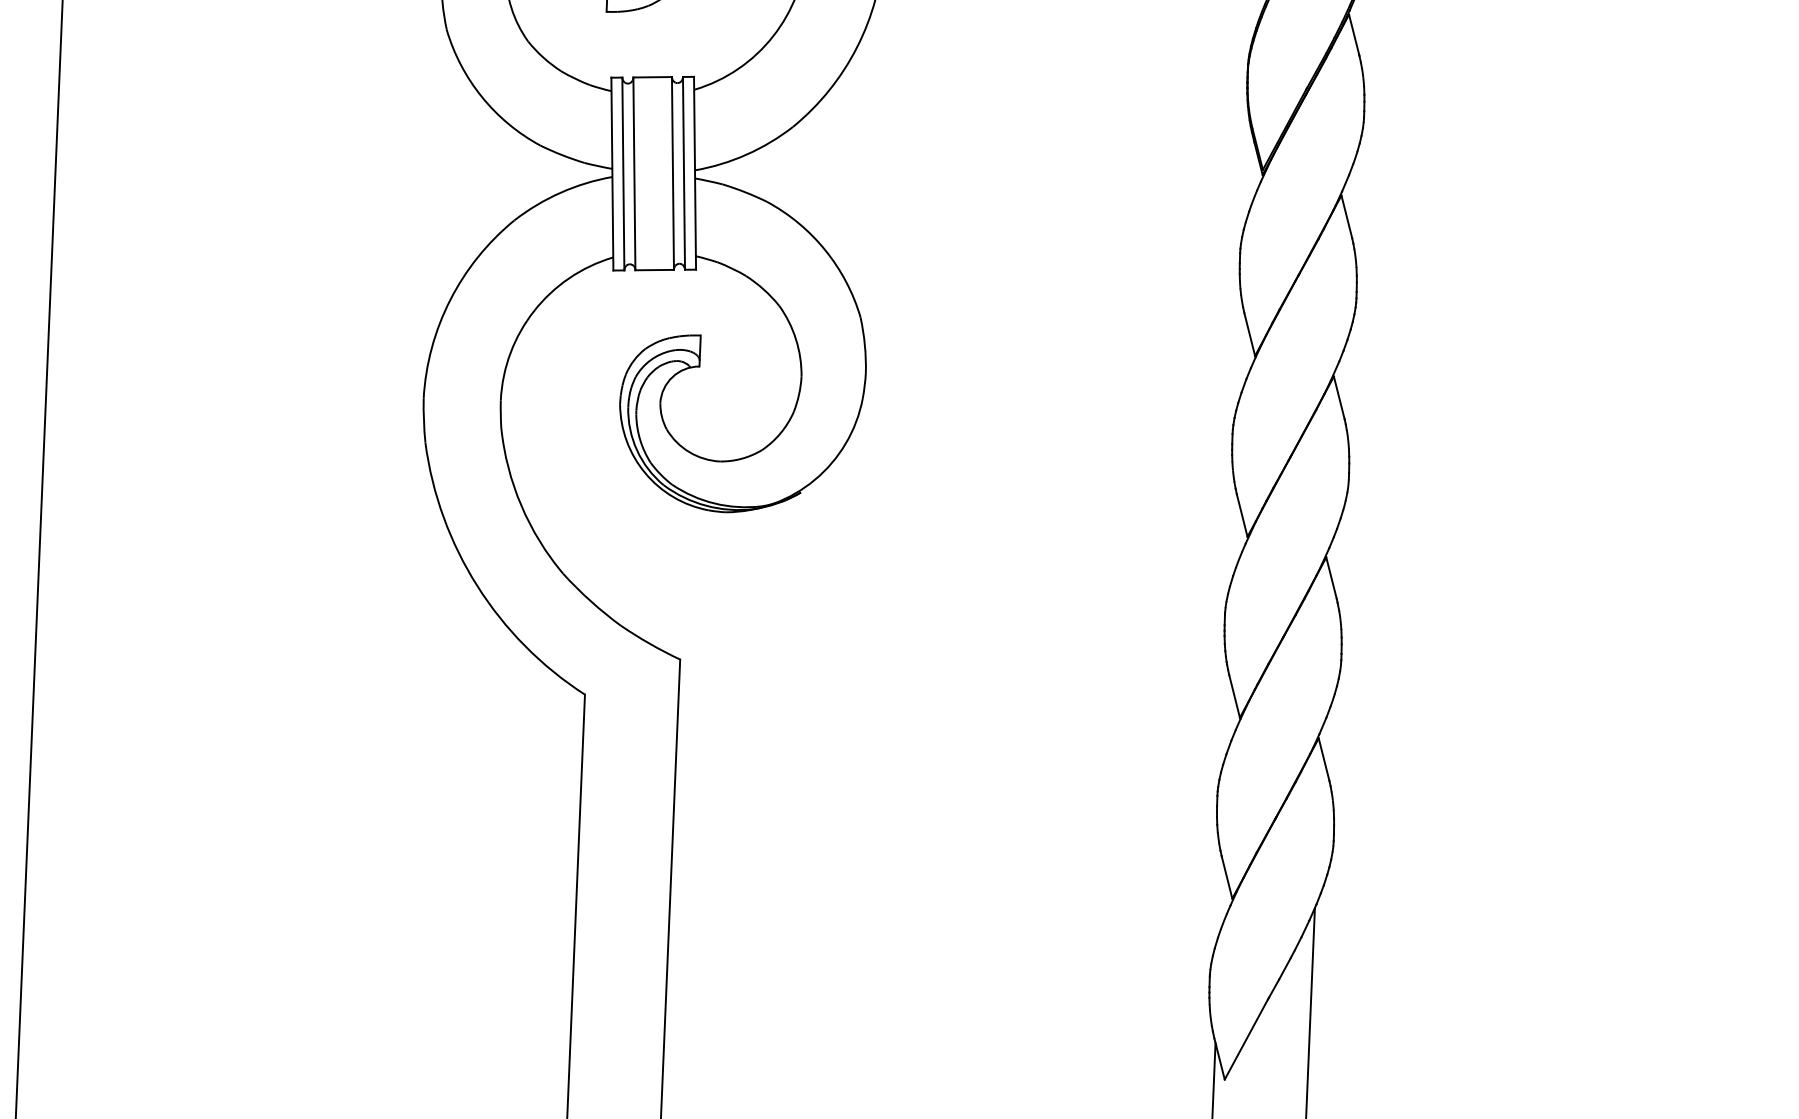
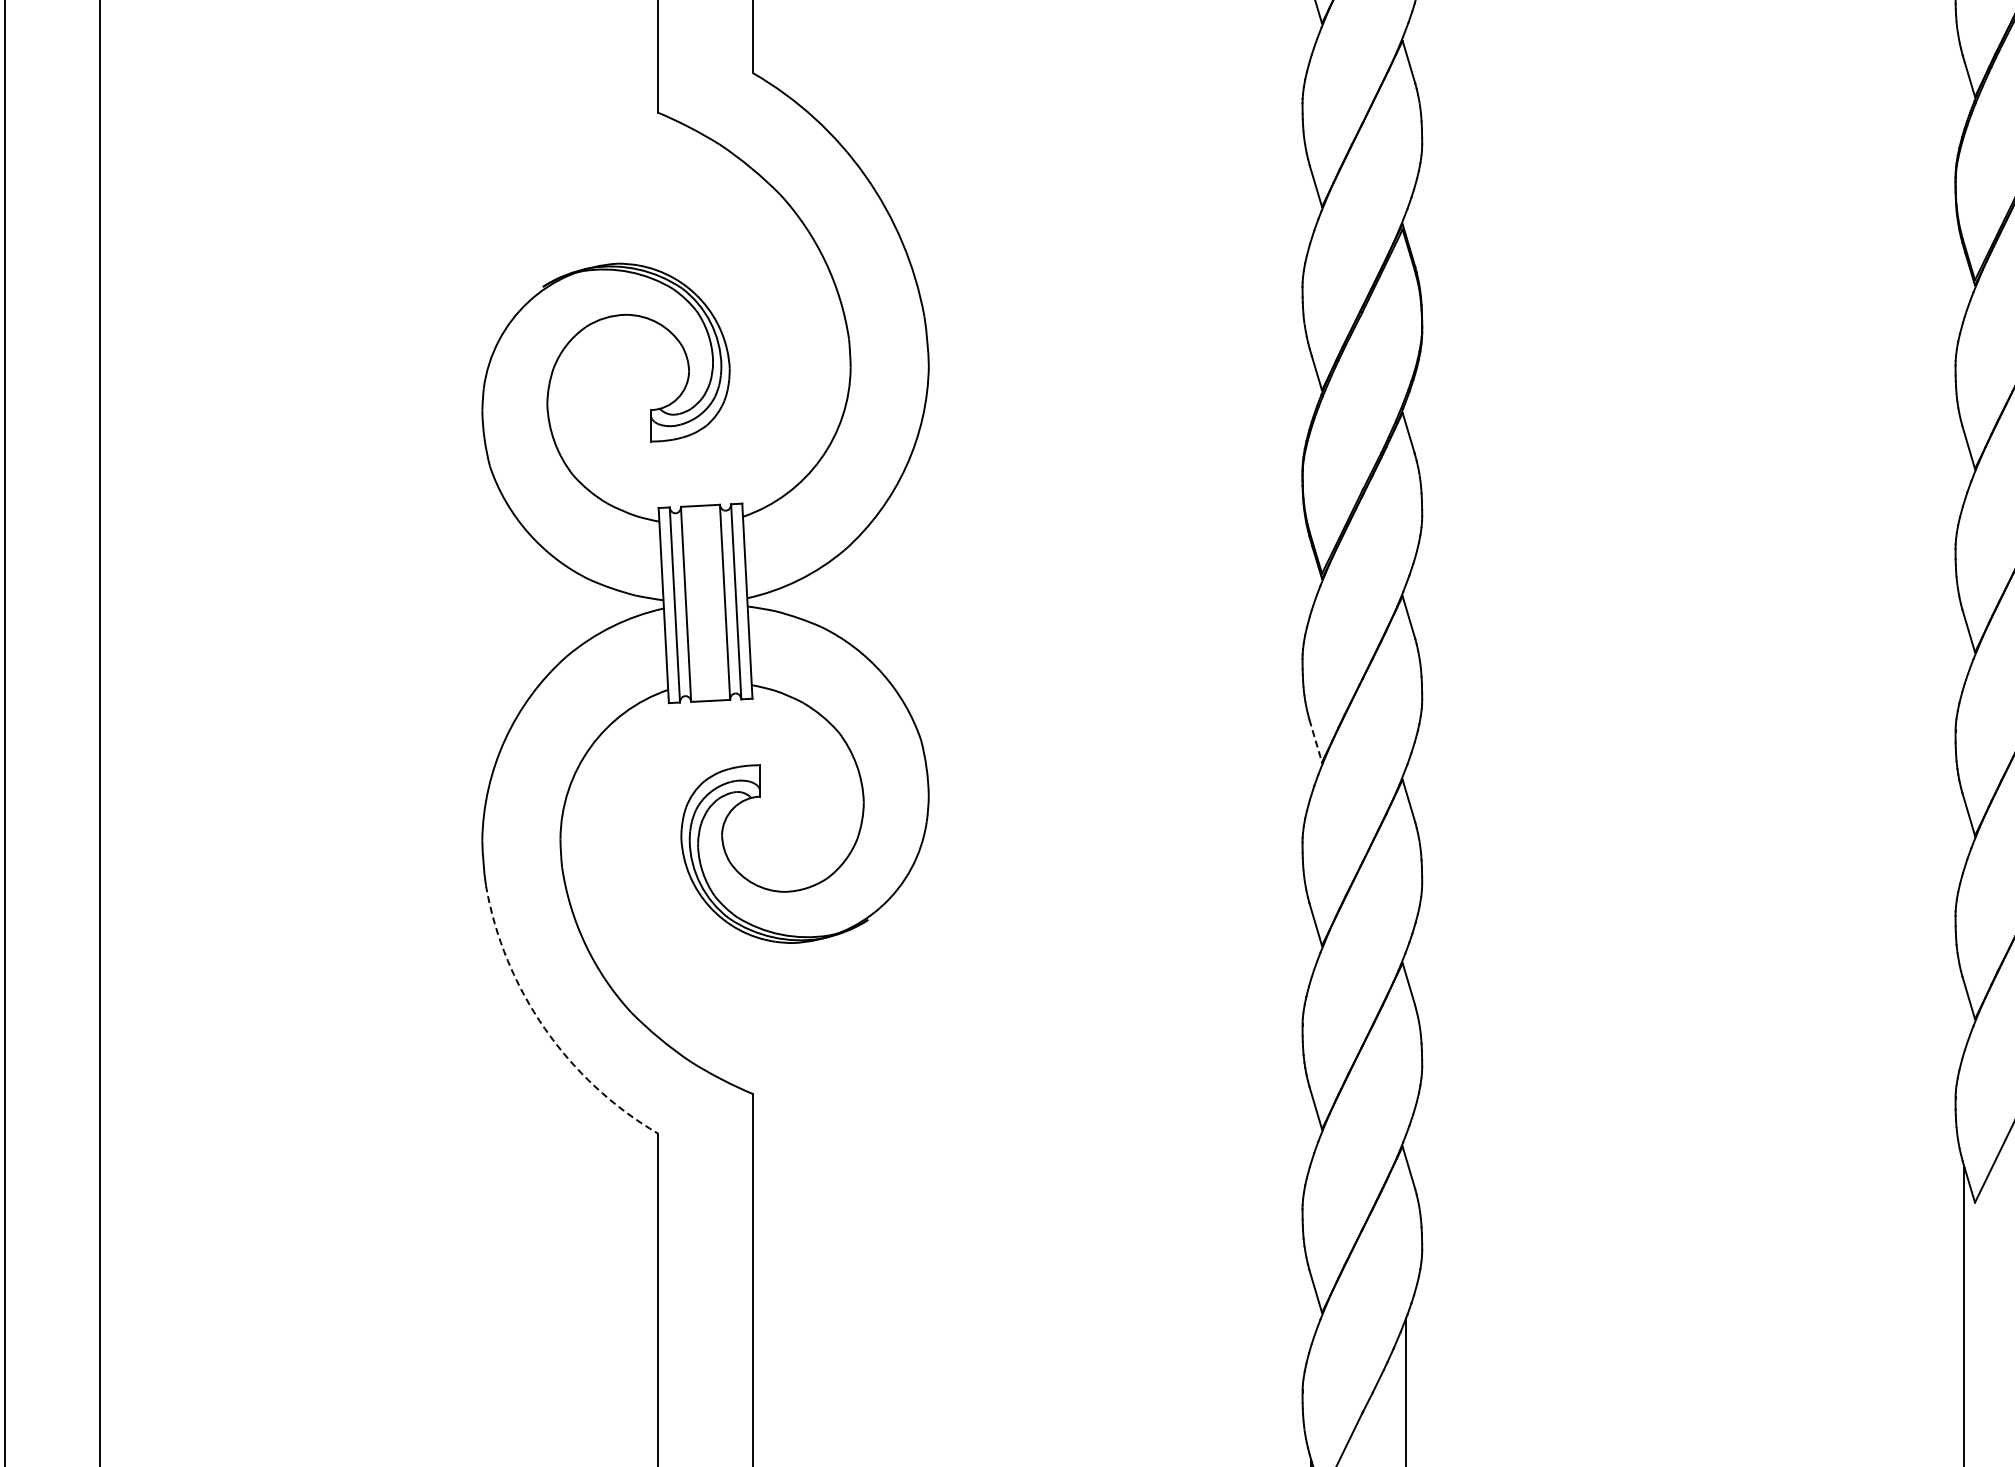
line: (1249, 335) -> (1315, 741), solid -> dashed
arc: (477, 586) -> (544, 1028), solid -> dashed

